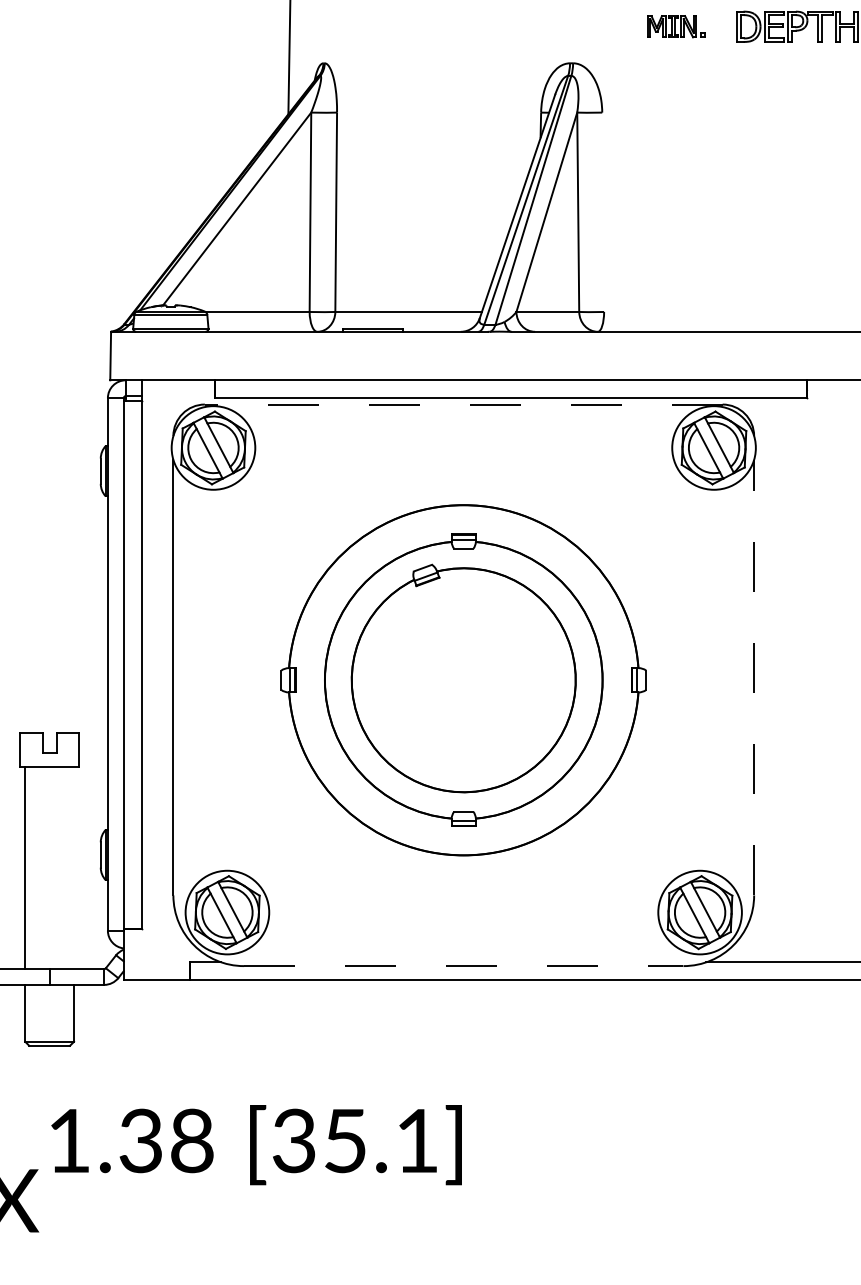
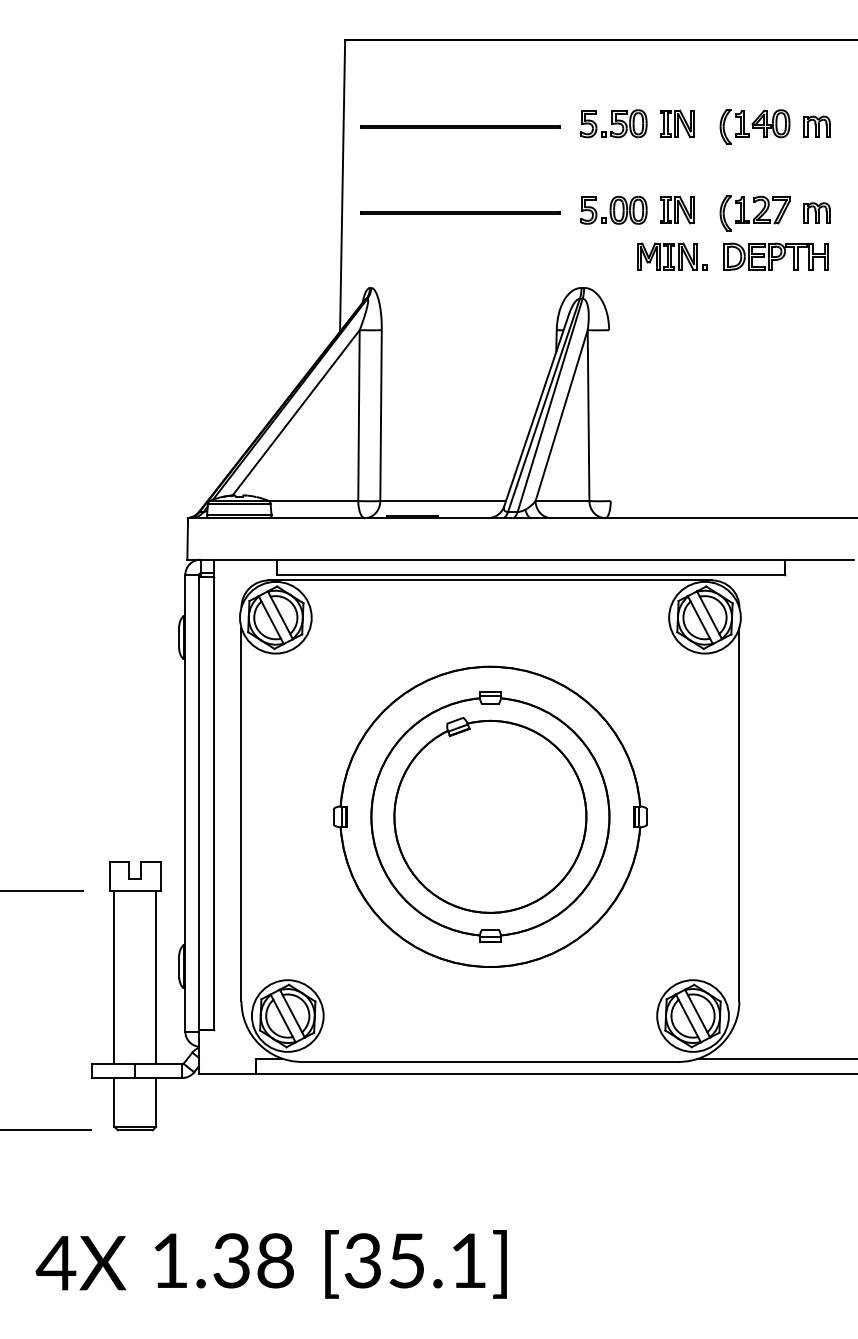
part: (676, 26) -> (672, 256), size x1.43
line: (463, 404) -> (490, 580), dashed -> solid
line: (754, 677) -> (739, 814), dashed -> solid
line: (74, 867) -> (156, 977), added
line: (463, 965) -> (490, 1061), dashed -> solid
text: (256, 1145) -> (330, 1264), moved

